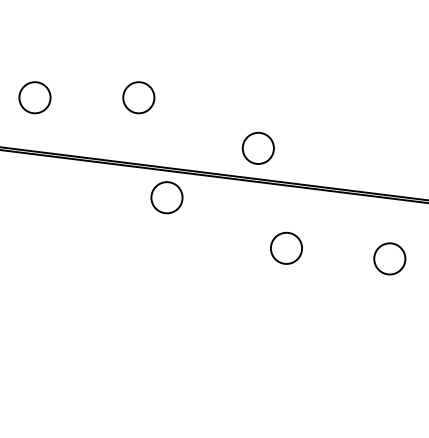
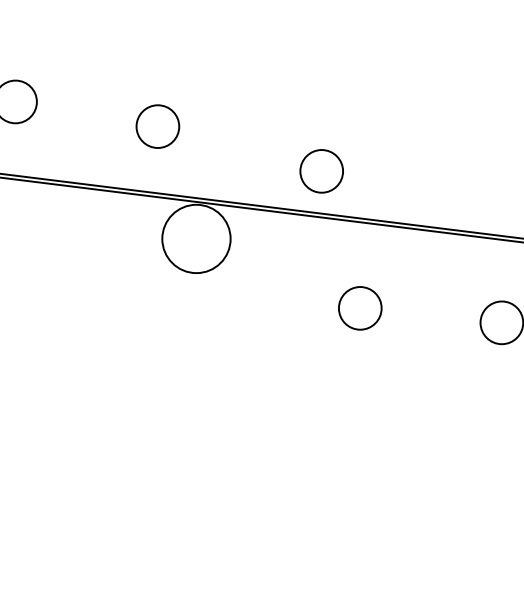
circle: (138, 97) -> (157, 126), moved
circle: (166, 197) -> (195, 238), size x1.6

